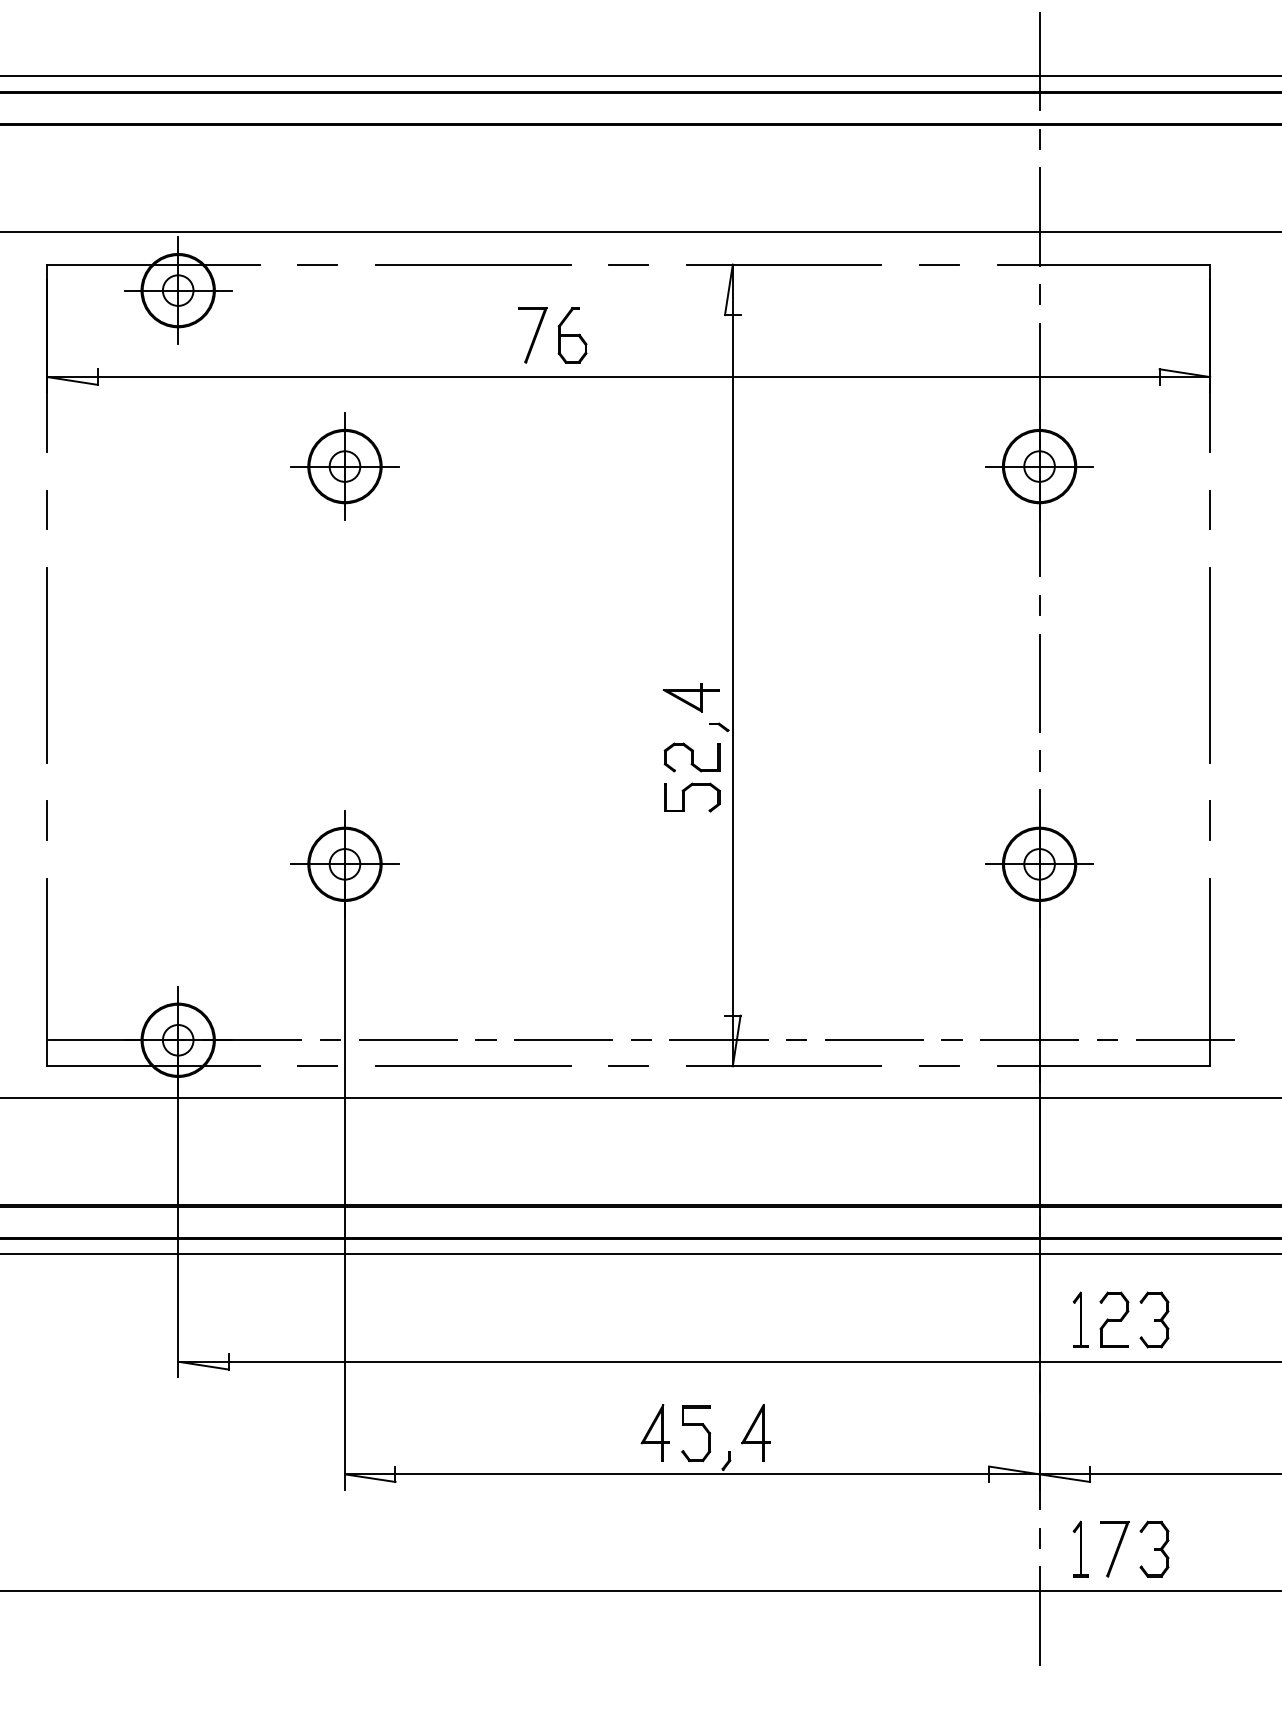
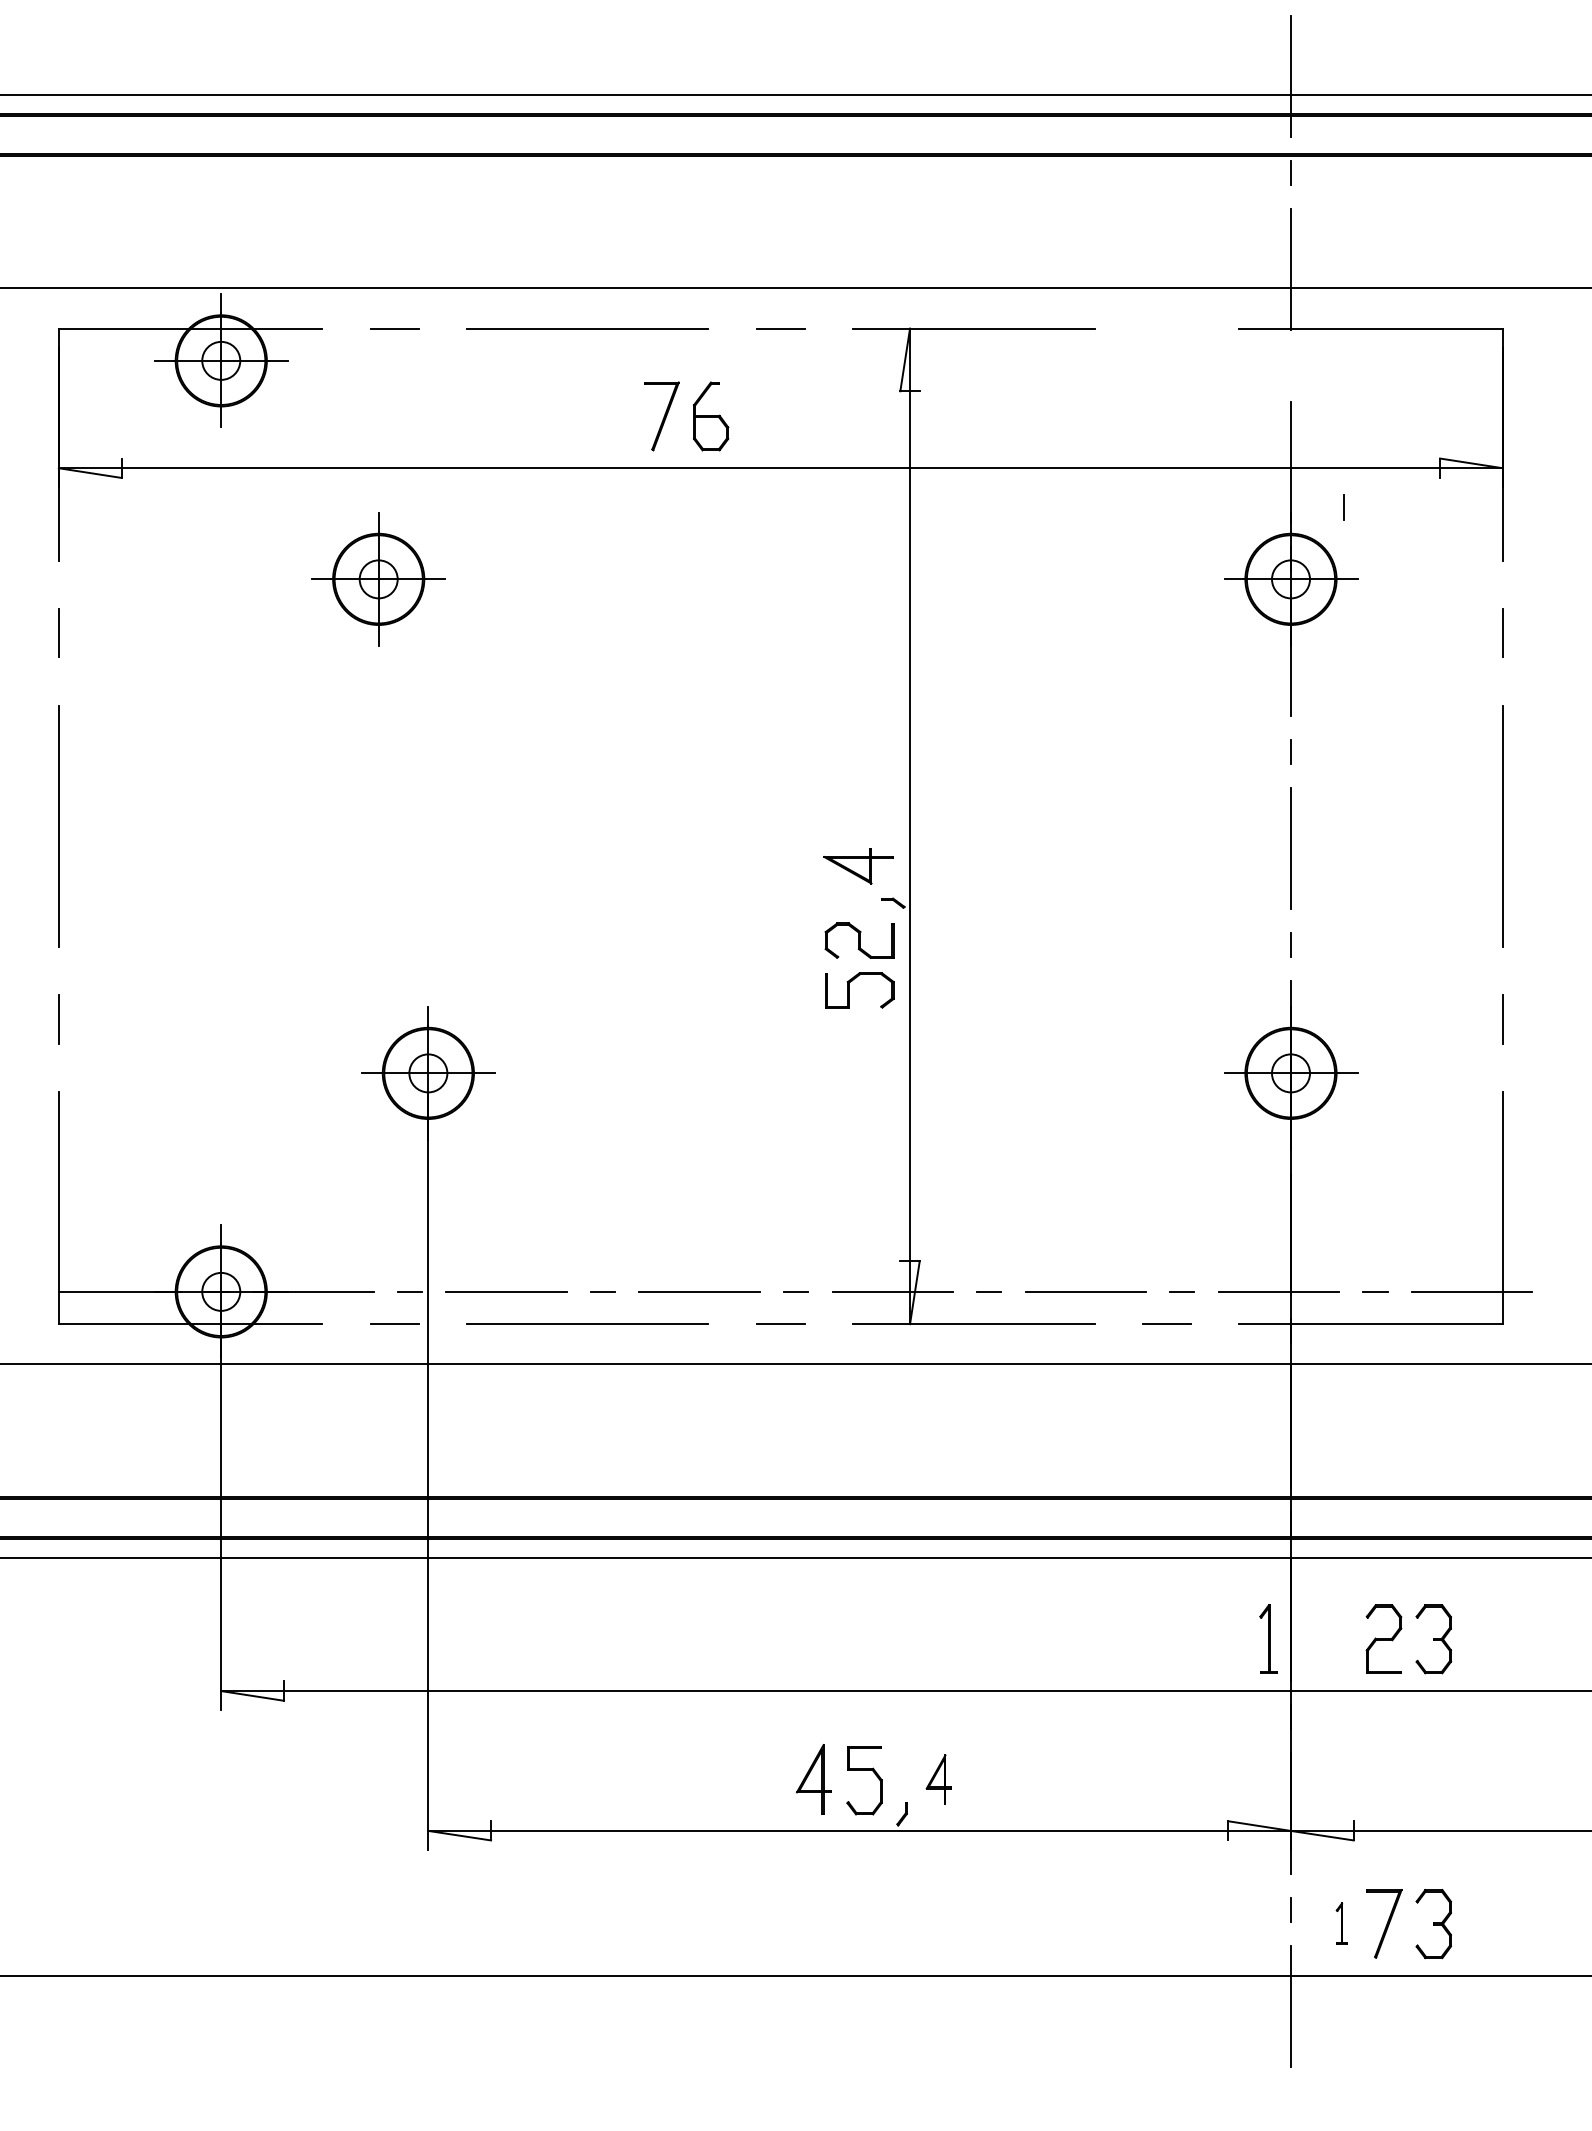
line: (939, 264) -> (1166, 328), removed
line: (1039, 294) -> (1344, 507), moved
part: (344, 466) -> (378, 579), moved
part: (1080, 1319) -> (1268, 1638), moved
part: (755, 1432) -> (938, 1778), size x0.7
part: (1080, 1548) -> (1341, 1923), size x0.6

